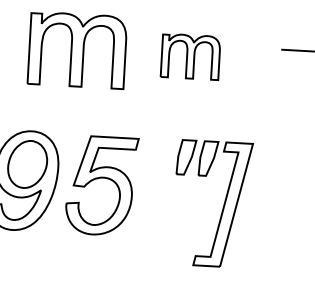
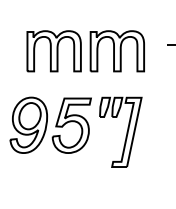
part: (189, 57) -> (116, 51), size x1.67
part: (211, 202) -> (120, 131), moved

